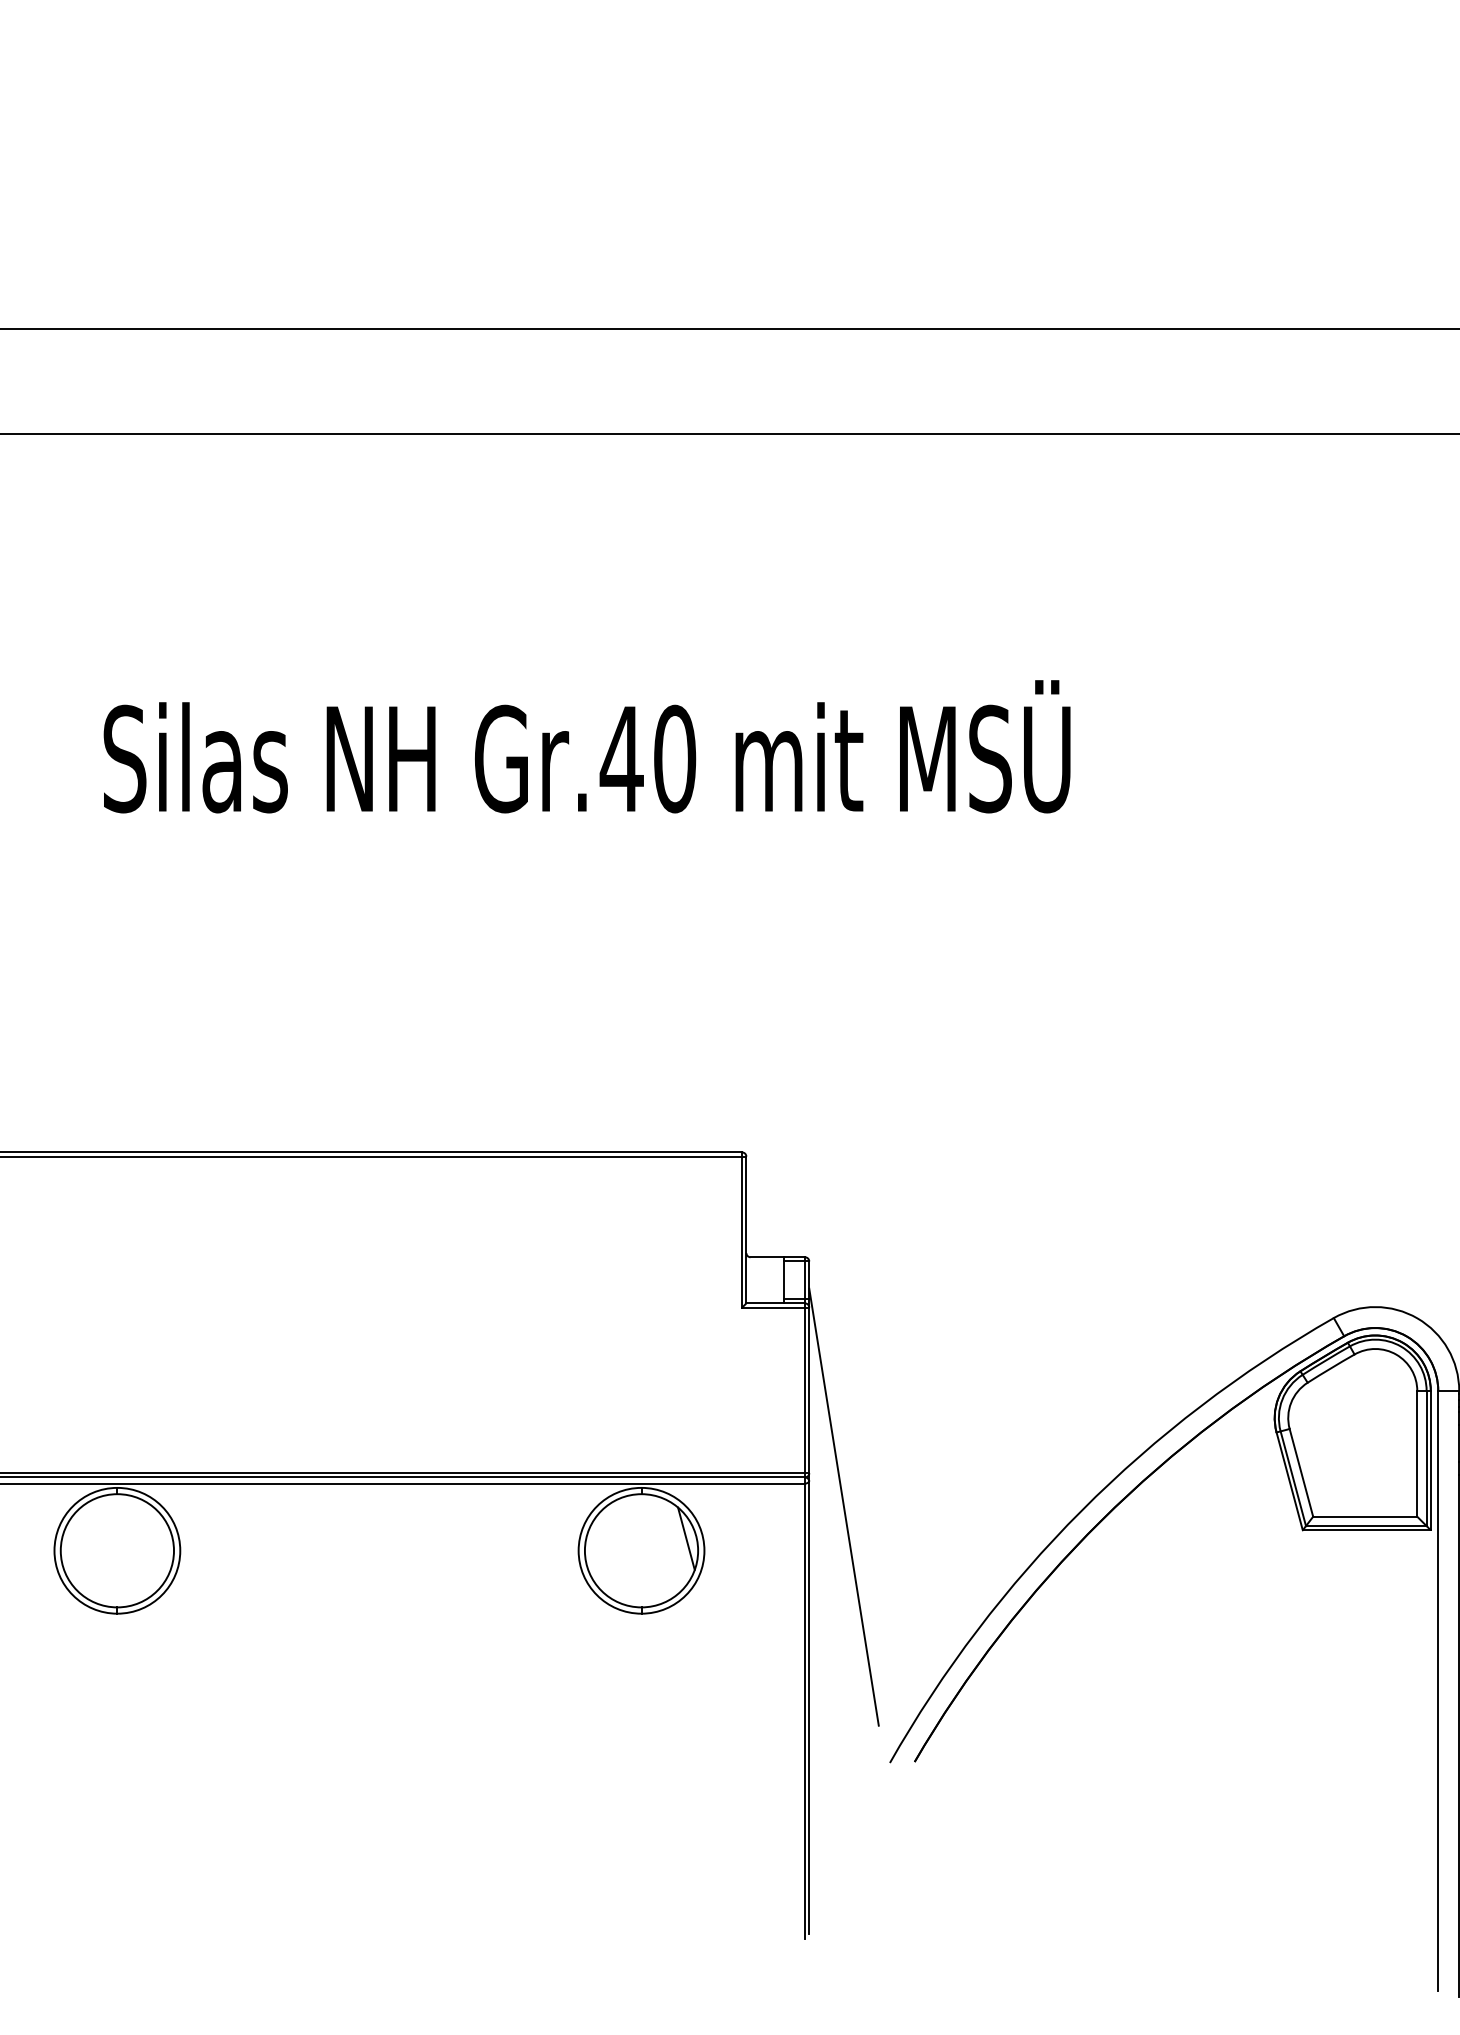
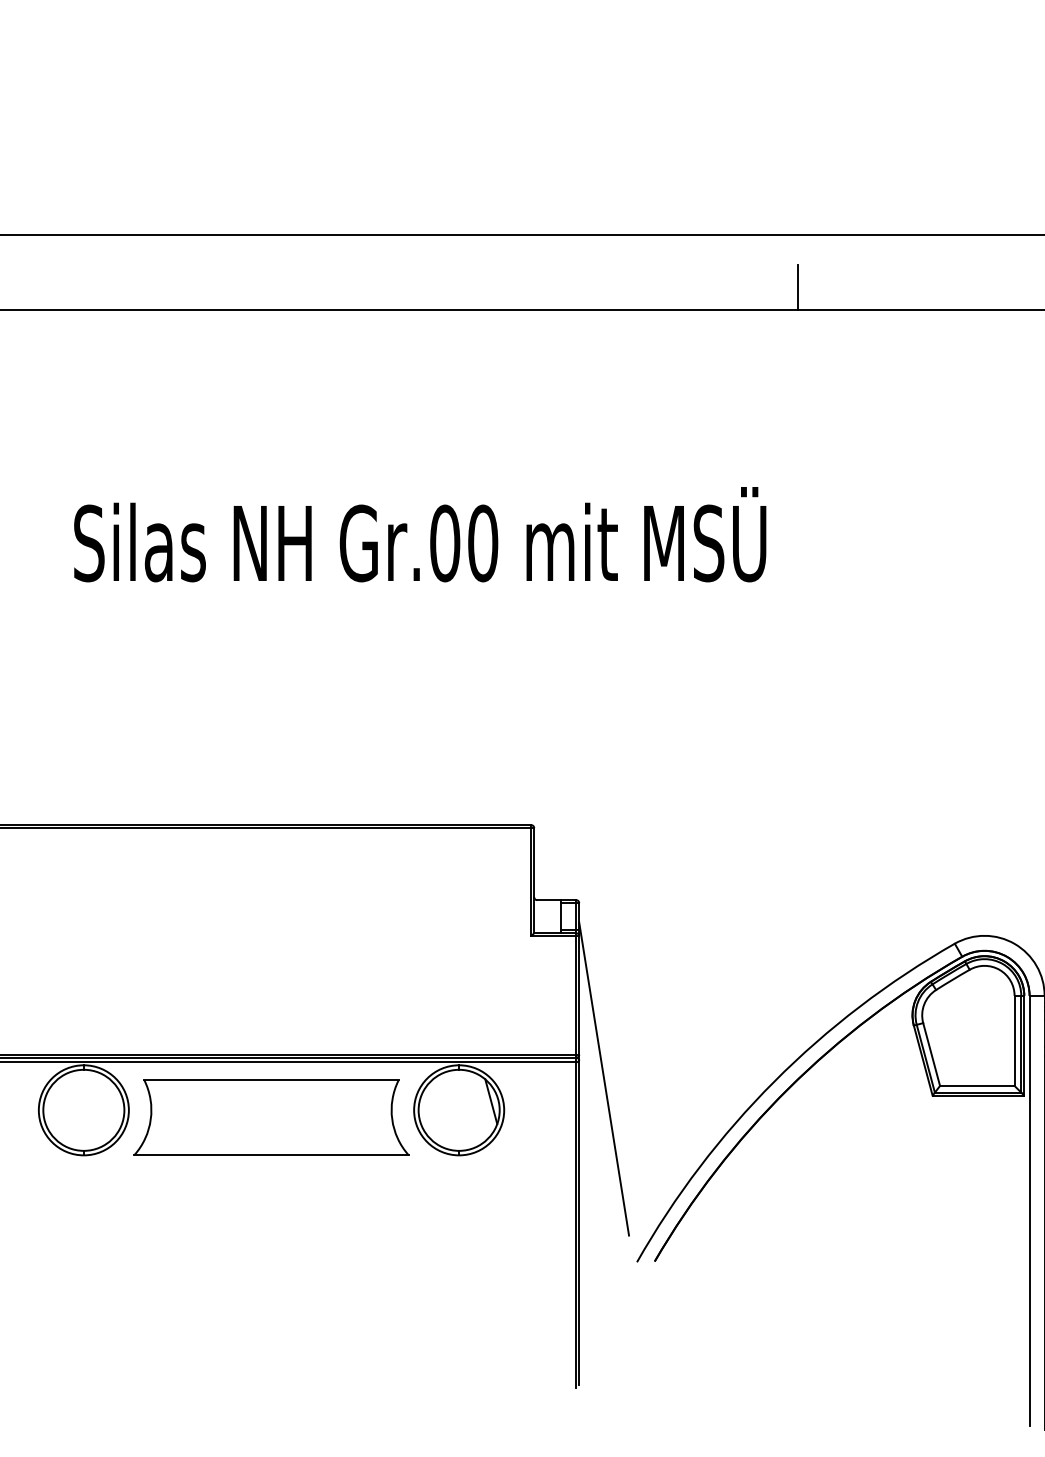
line: (1114, 401) -> (797, 287), added
text: (621, 758) -> (444, 543), Gr.40 -> Gr.00
part: (379, 1561) -> (271, 1118), added

